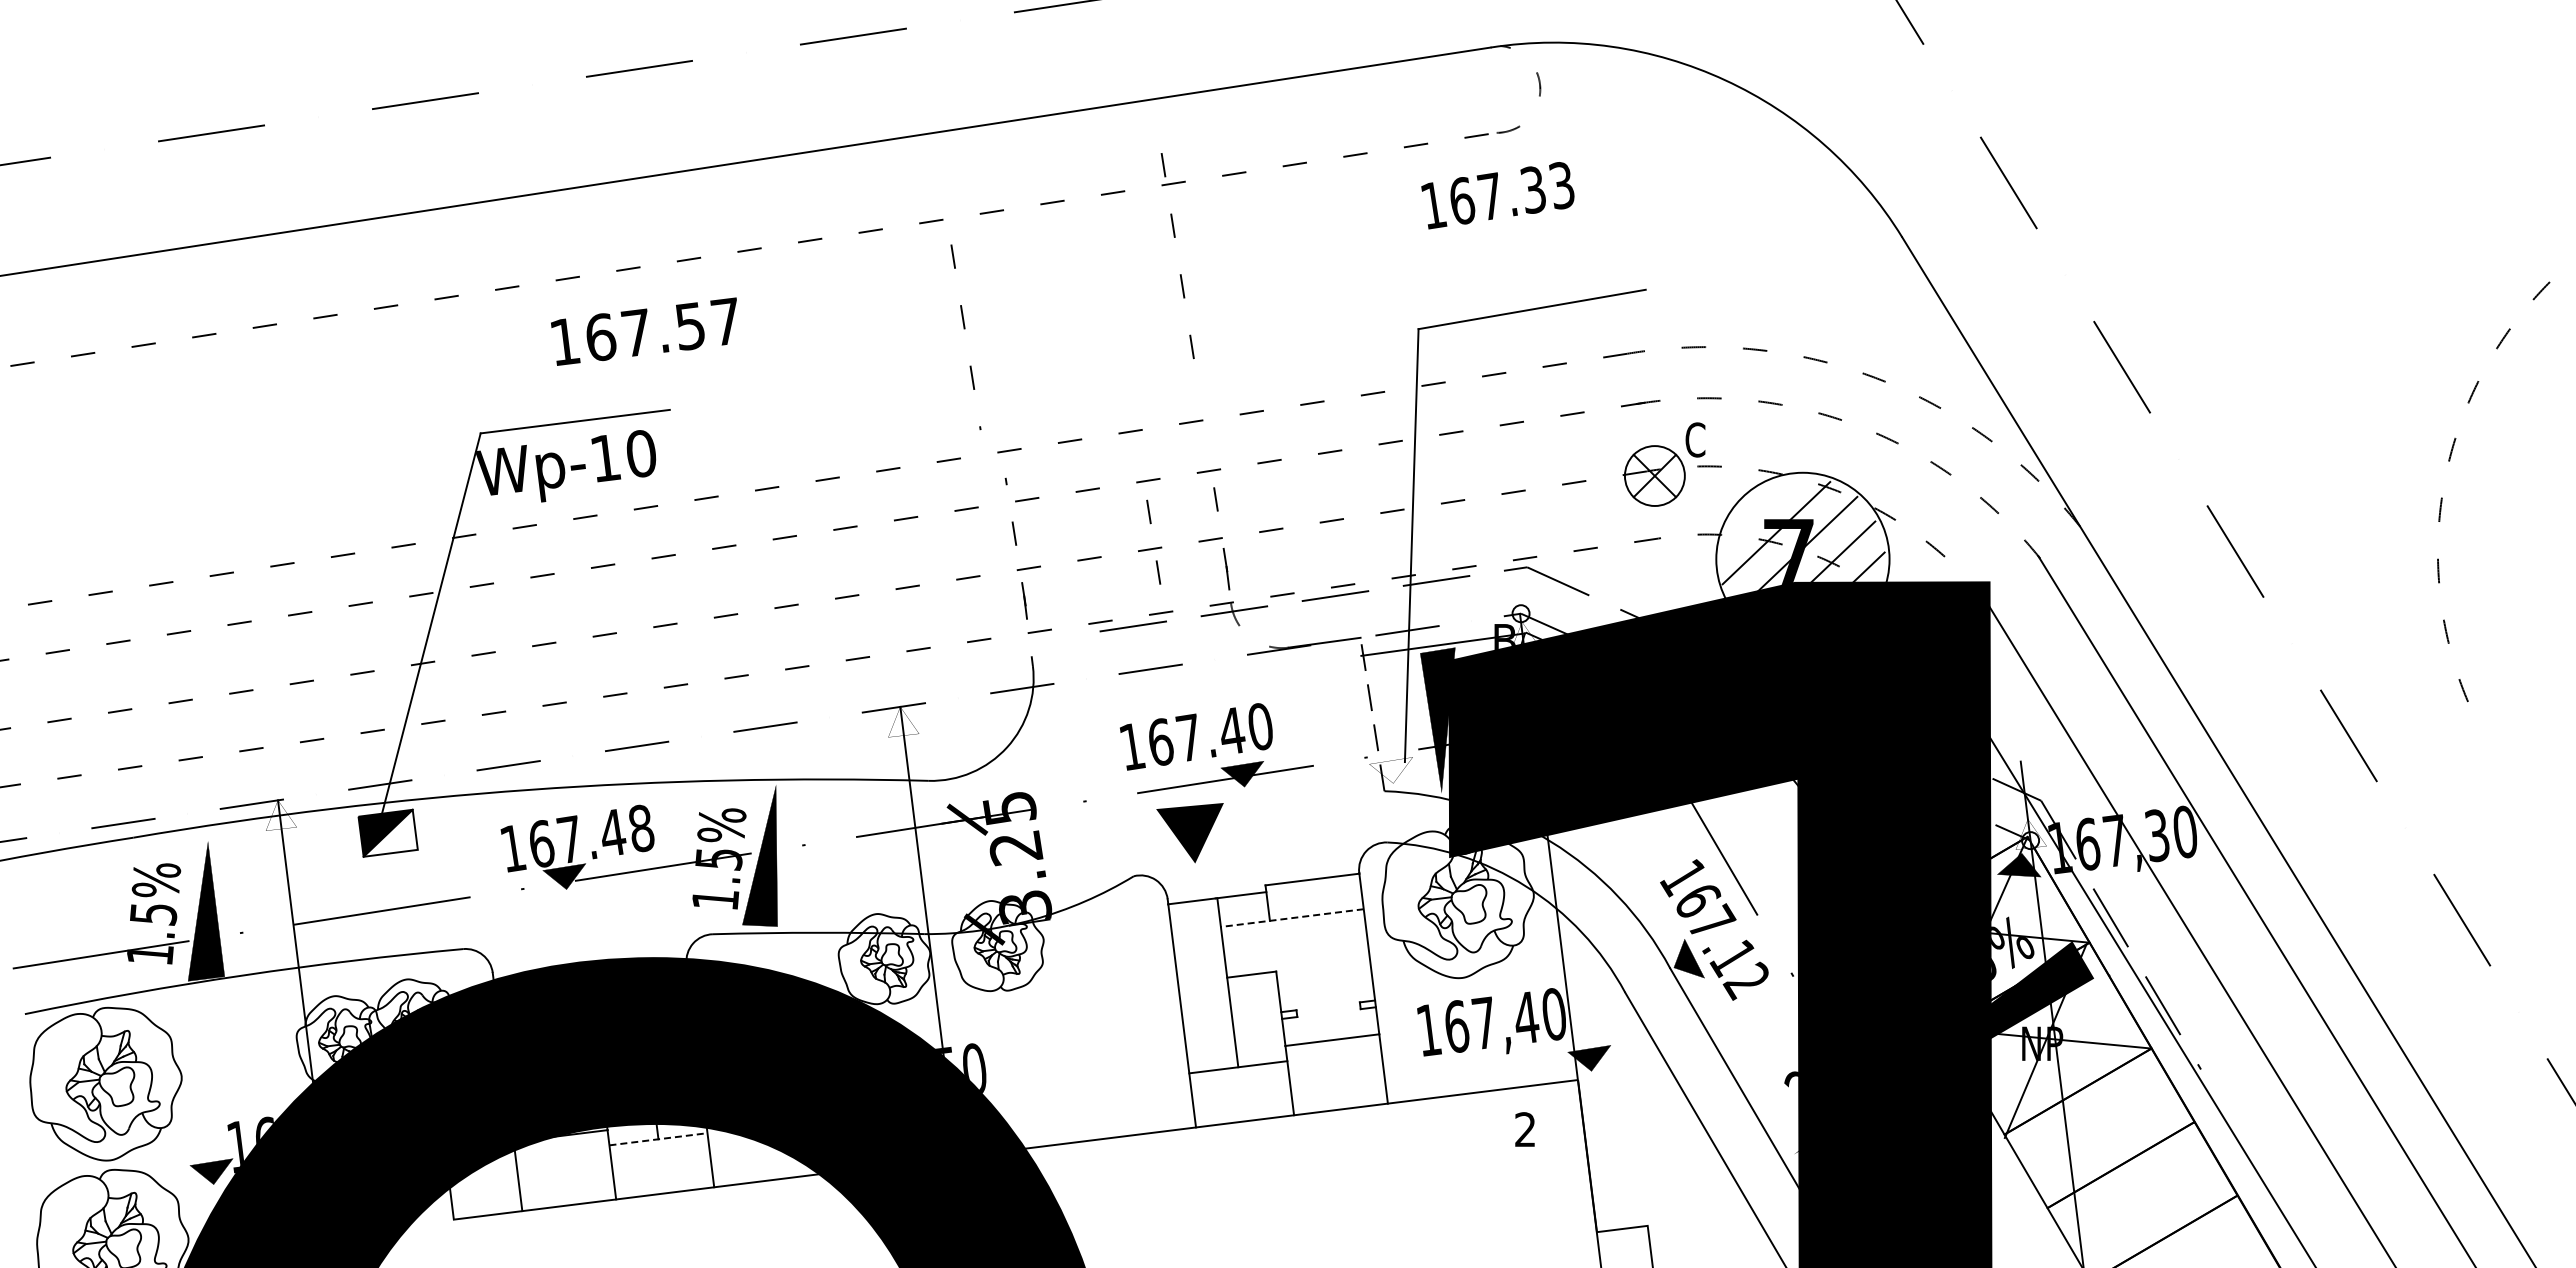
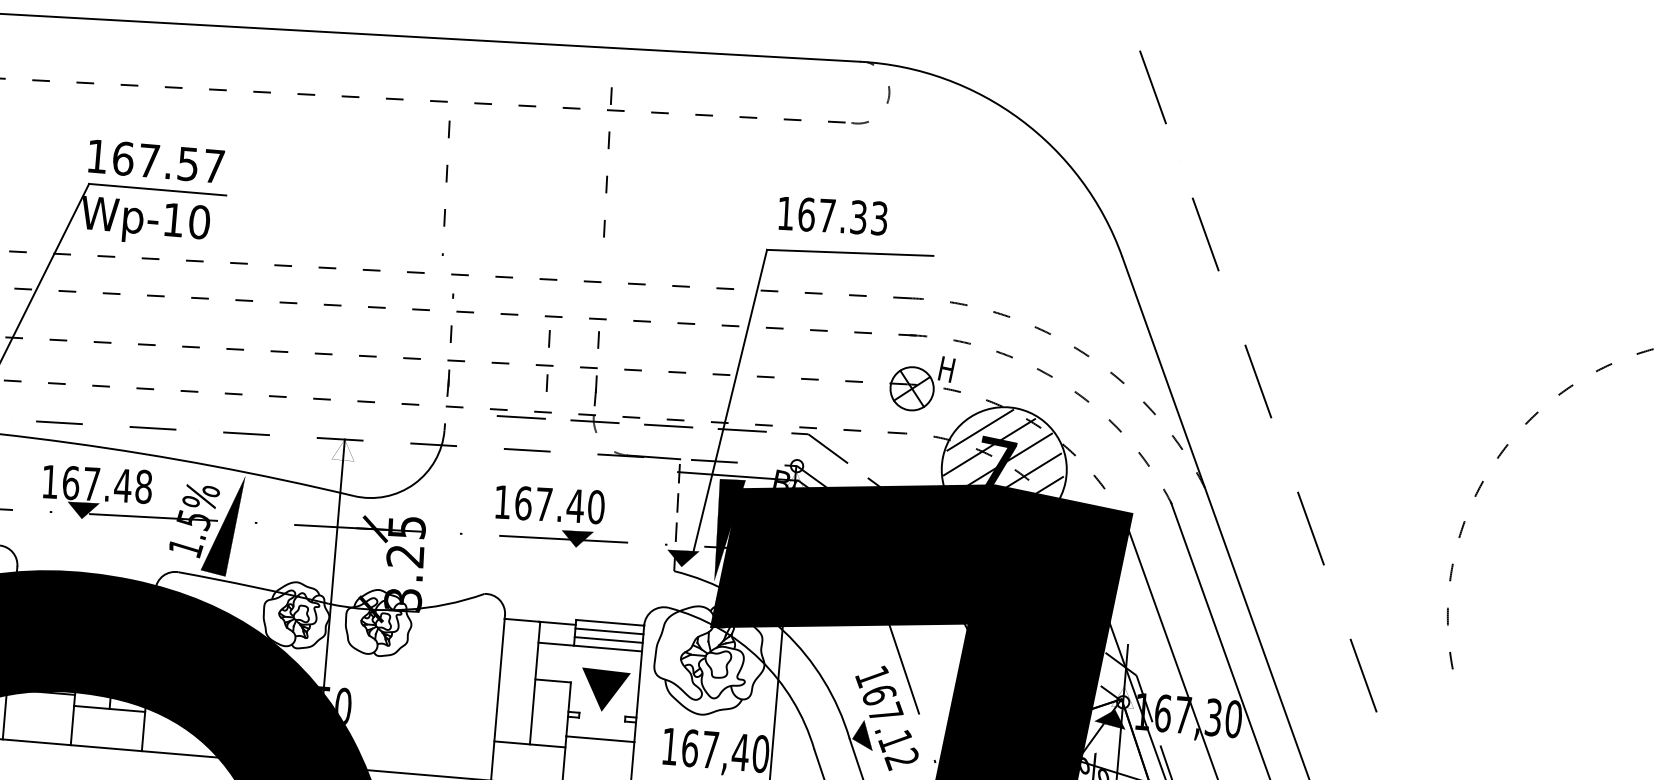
text: (1497, 195) -> (832, 215), moved
text: (643, 331) -> (154, 160), moved
text: (1695, 439) -> (946, 369), C -> H
line: (1758, 512) -> (979, 429), added
fill: (1390, 770) -> (681, 557), added
part: (1189, 833) -> (602, 689), moved
line: (1313, 891) -> (609, 631), added
line: (1315, 903) -> (608, 640), added
line: (1292, 918) -> (590, 647), dashed -> solid
line: (658, 1139) -> (109, 709), dashed -> solid

